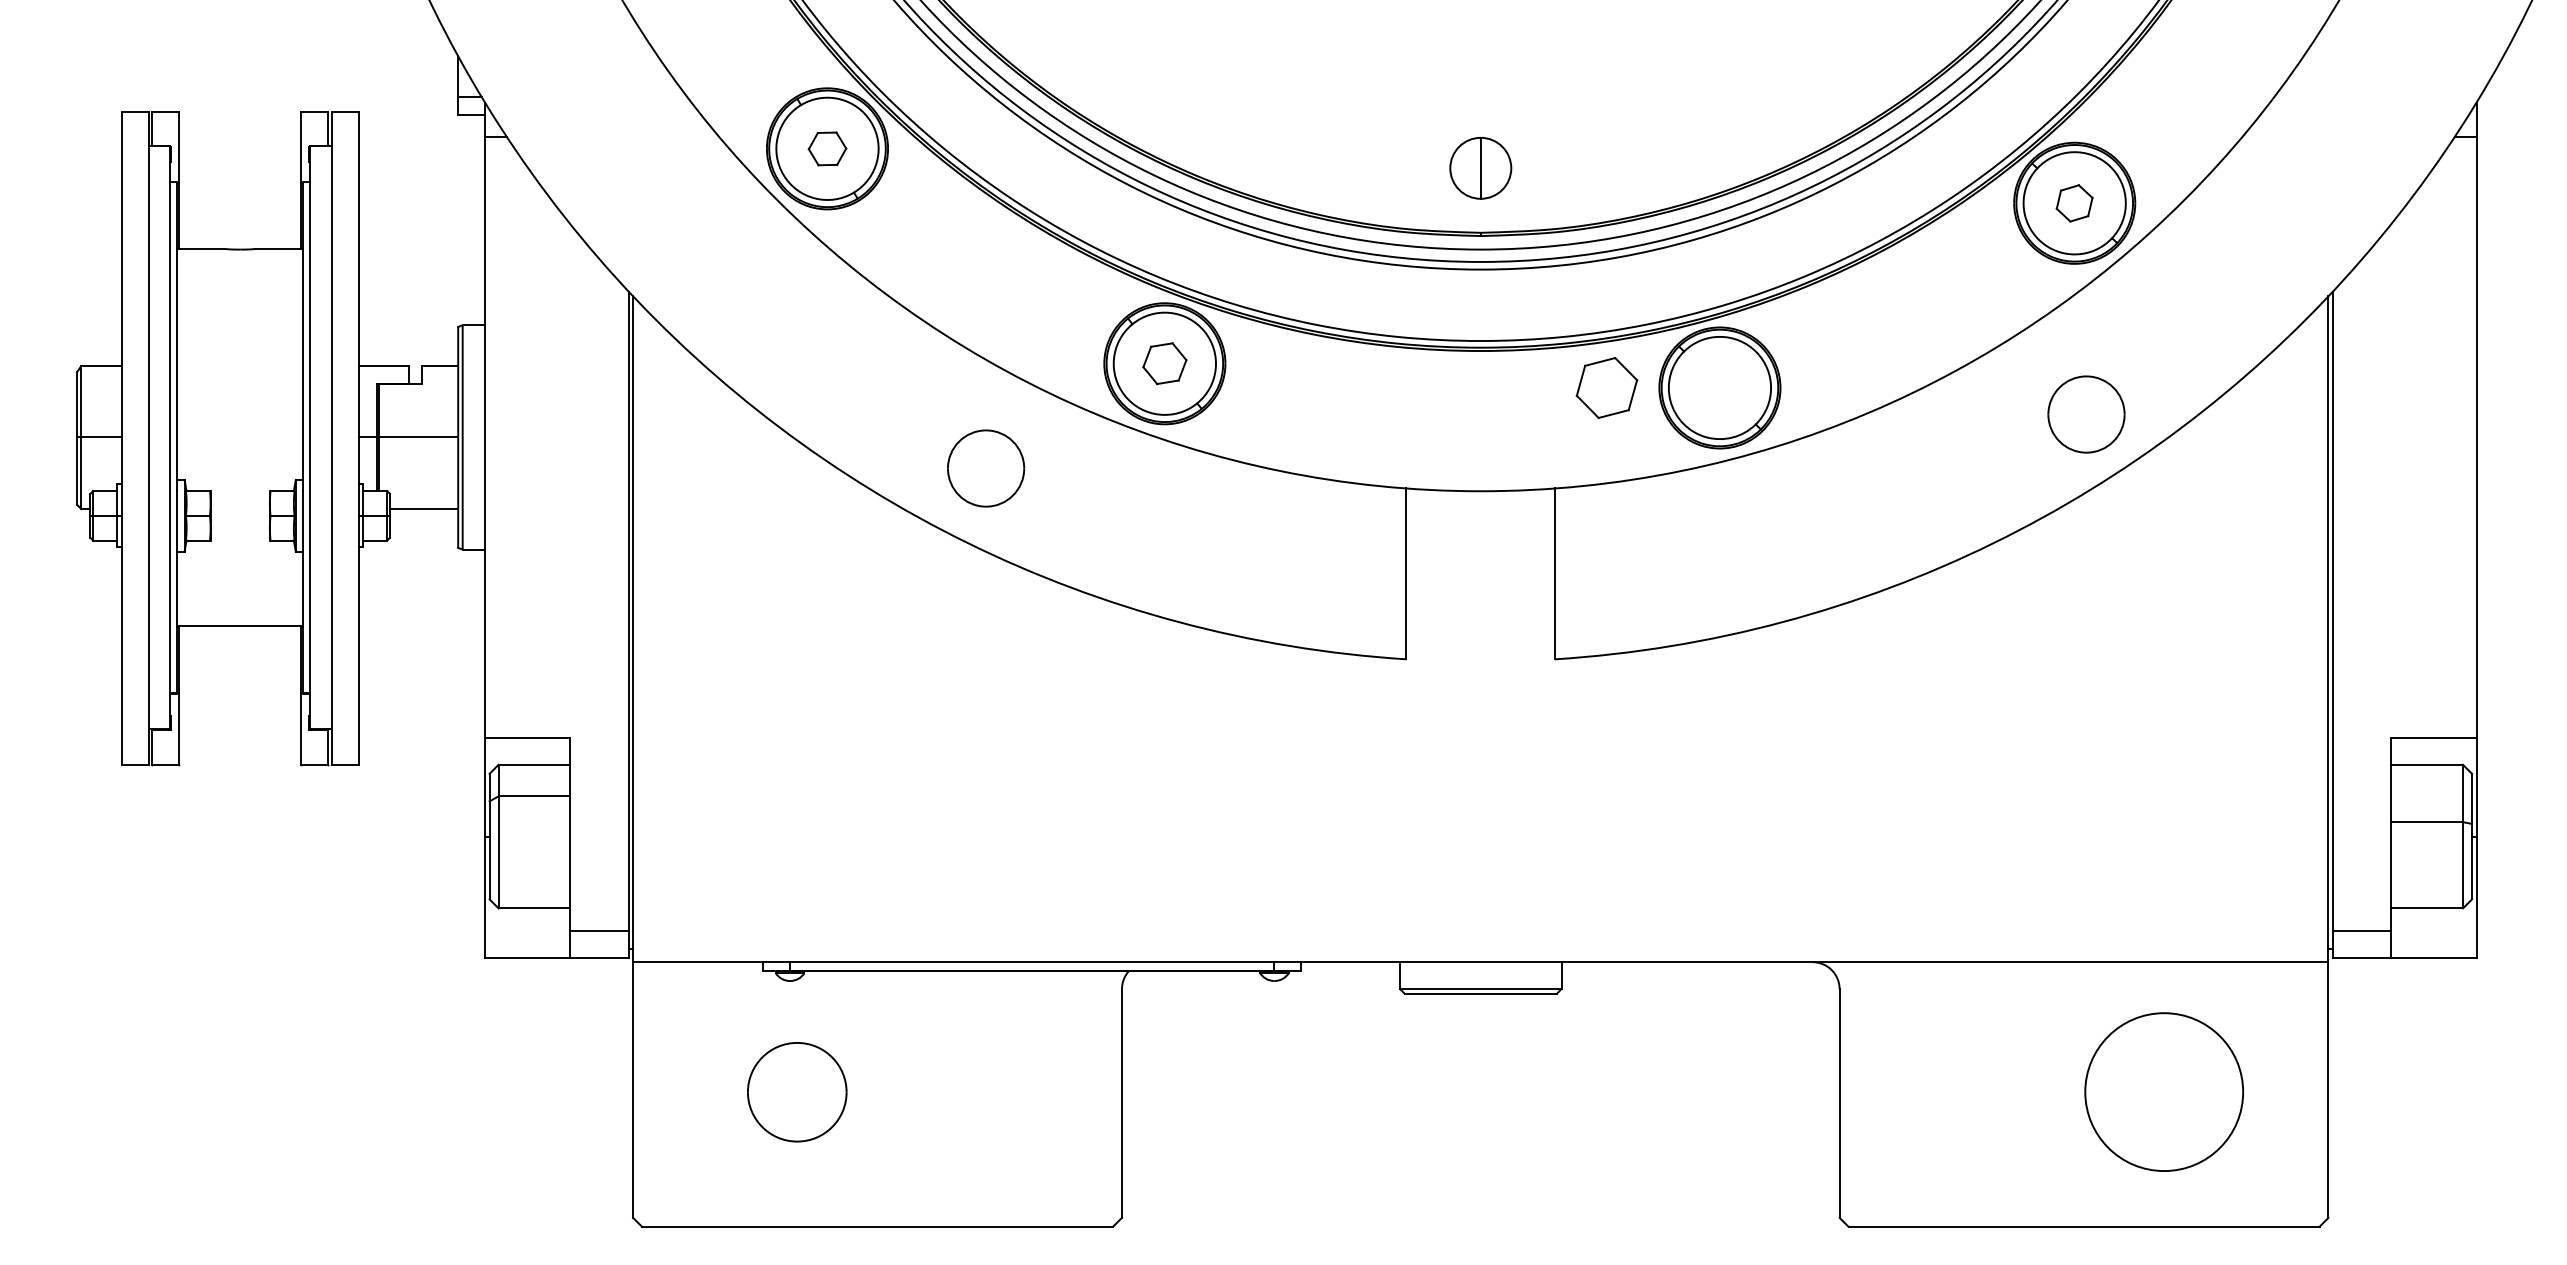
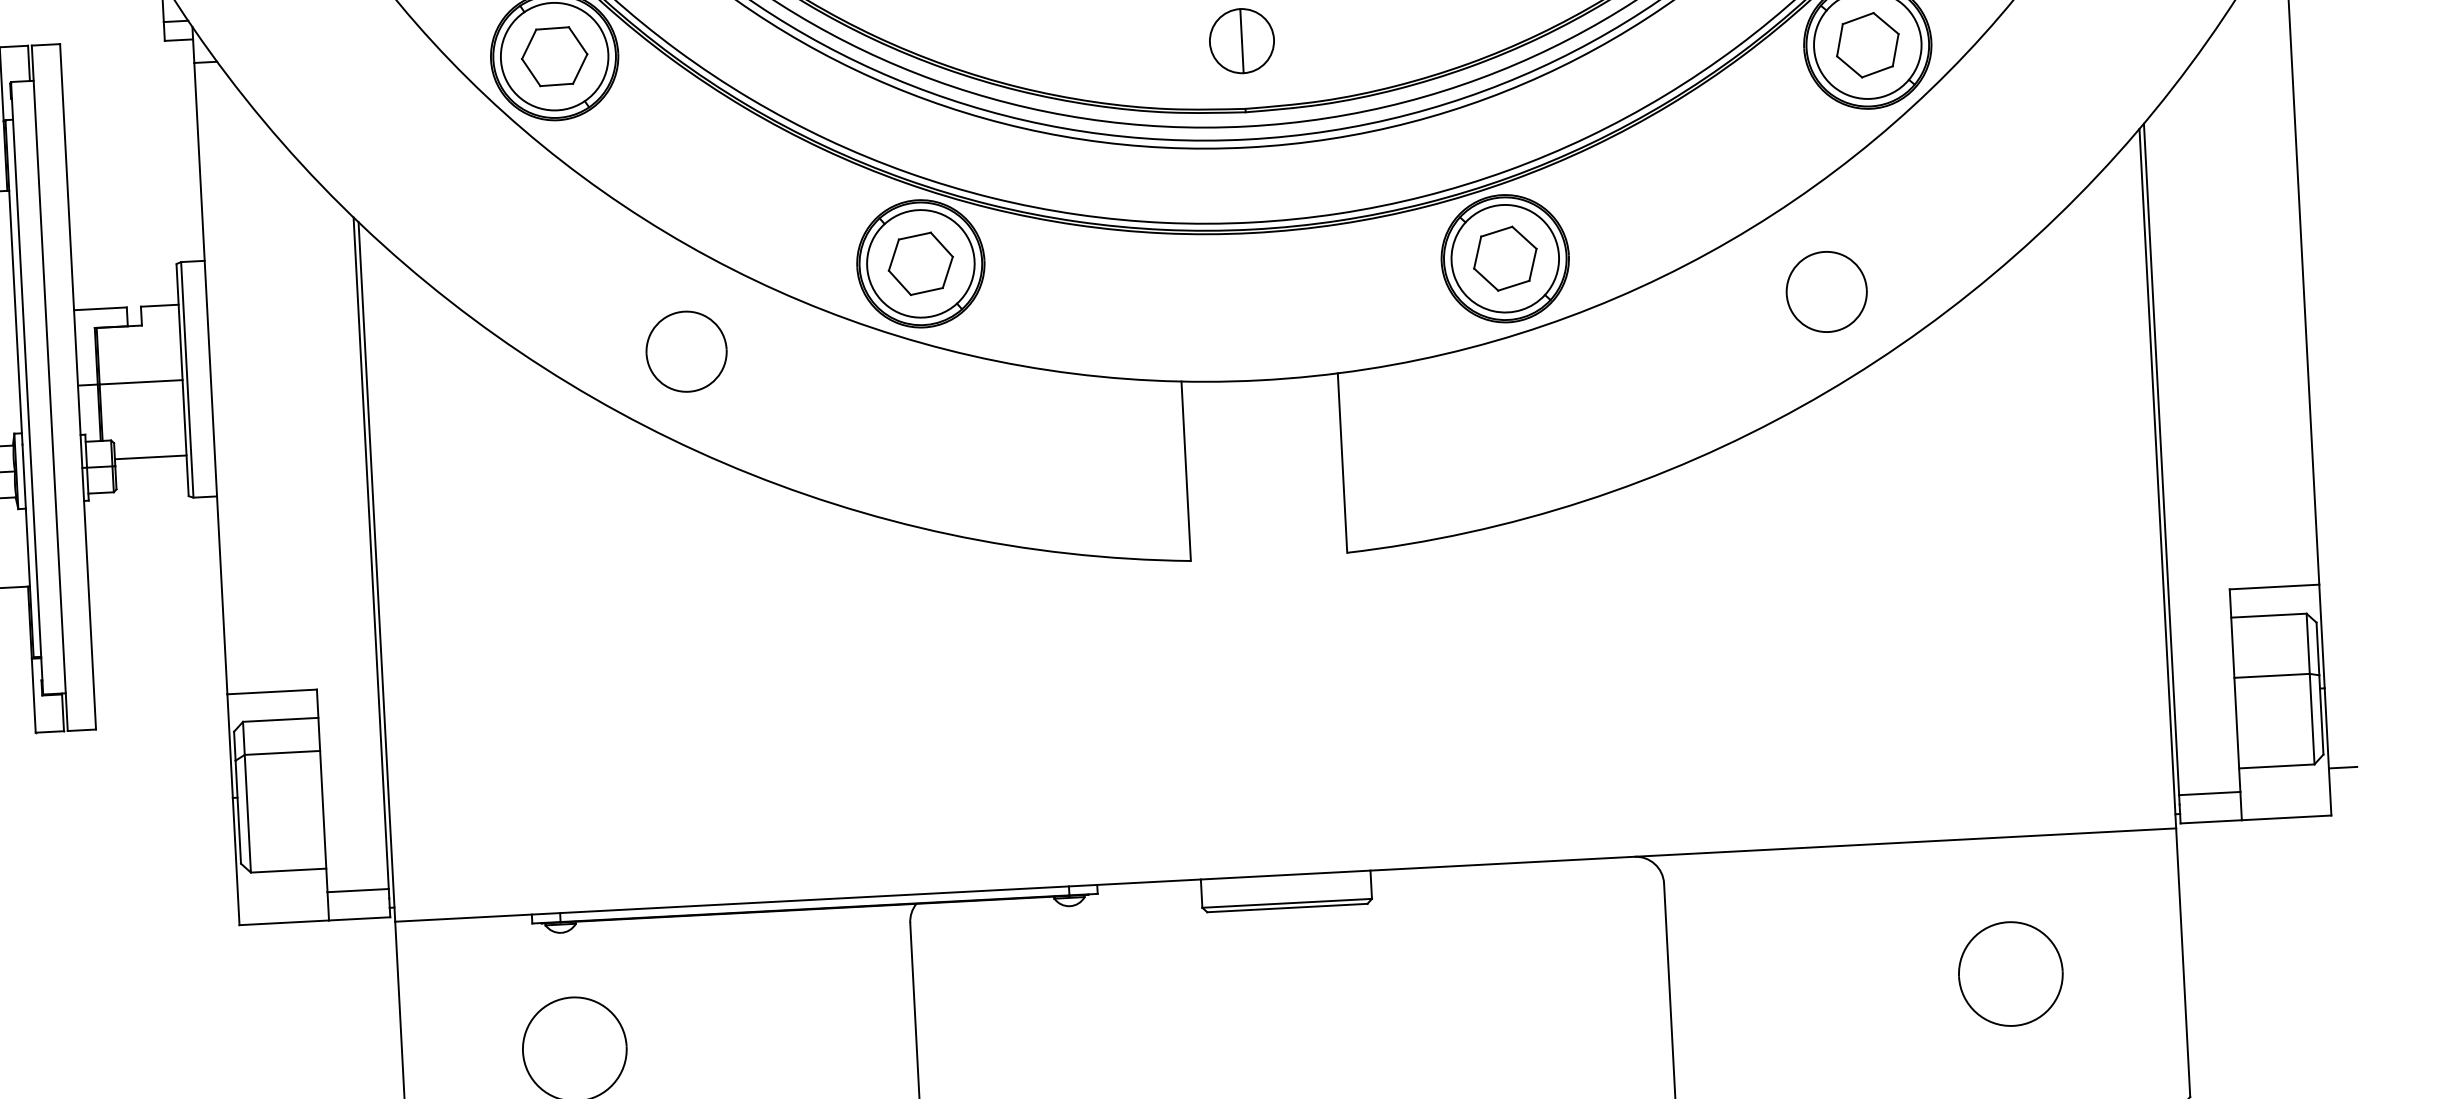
part: (827, 148) -> (554, 56), size x1.67
part: (2074, 203) -> (1867, 45), size x1.67
part: (1164, 363) -> (920, 263), size x1.43
part: (1606, 387) -> (1504, 258), moved
part: (2086, 414) -> (1826, 291), moved
part: (986, 468) -> (687, 351), moved
line: (2489, 912) -> (2342, 767), added
part: (2164, 1092) -> (2011, 974), size x0.62

